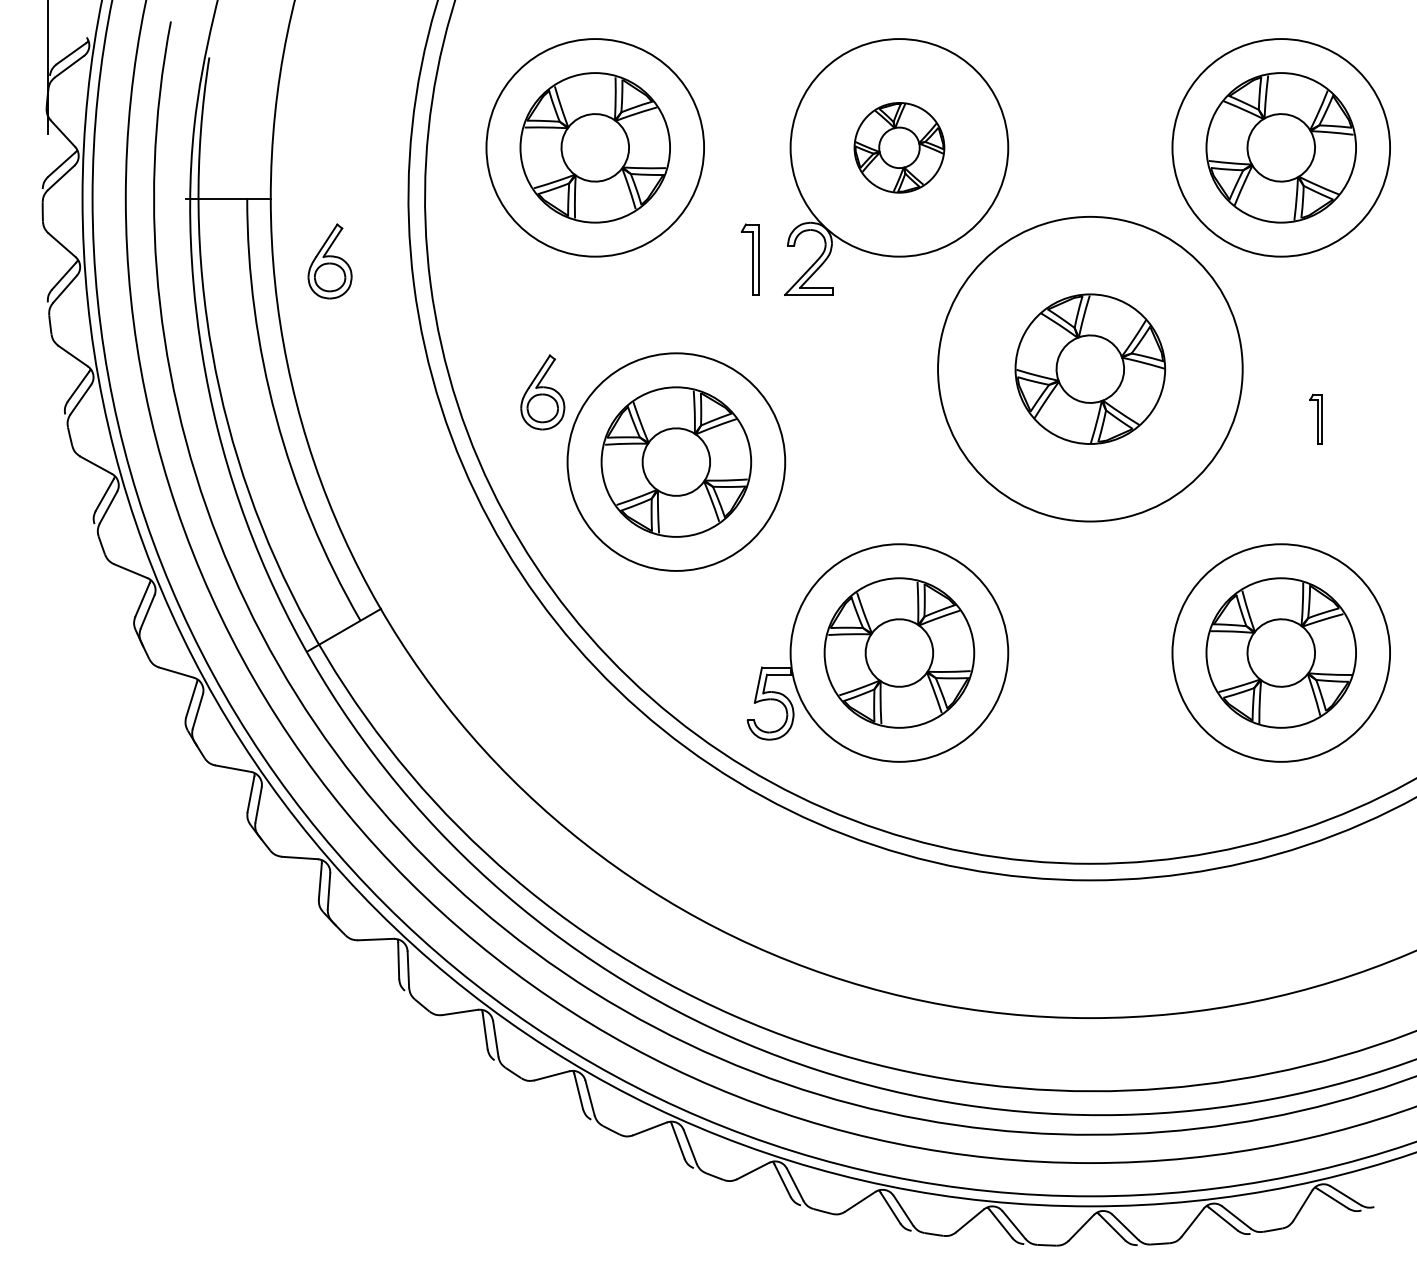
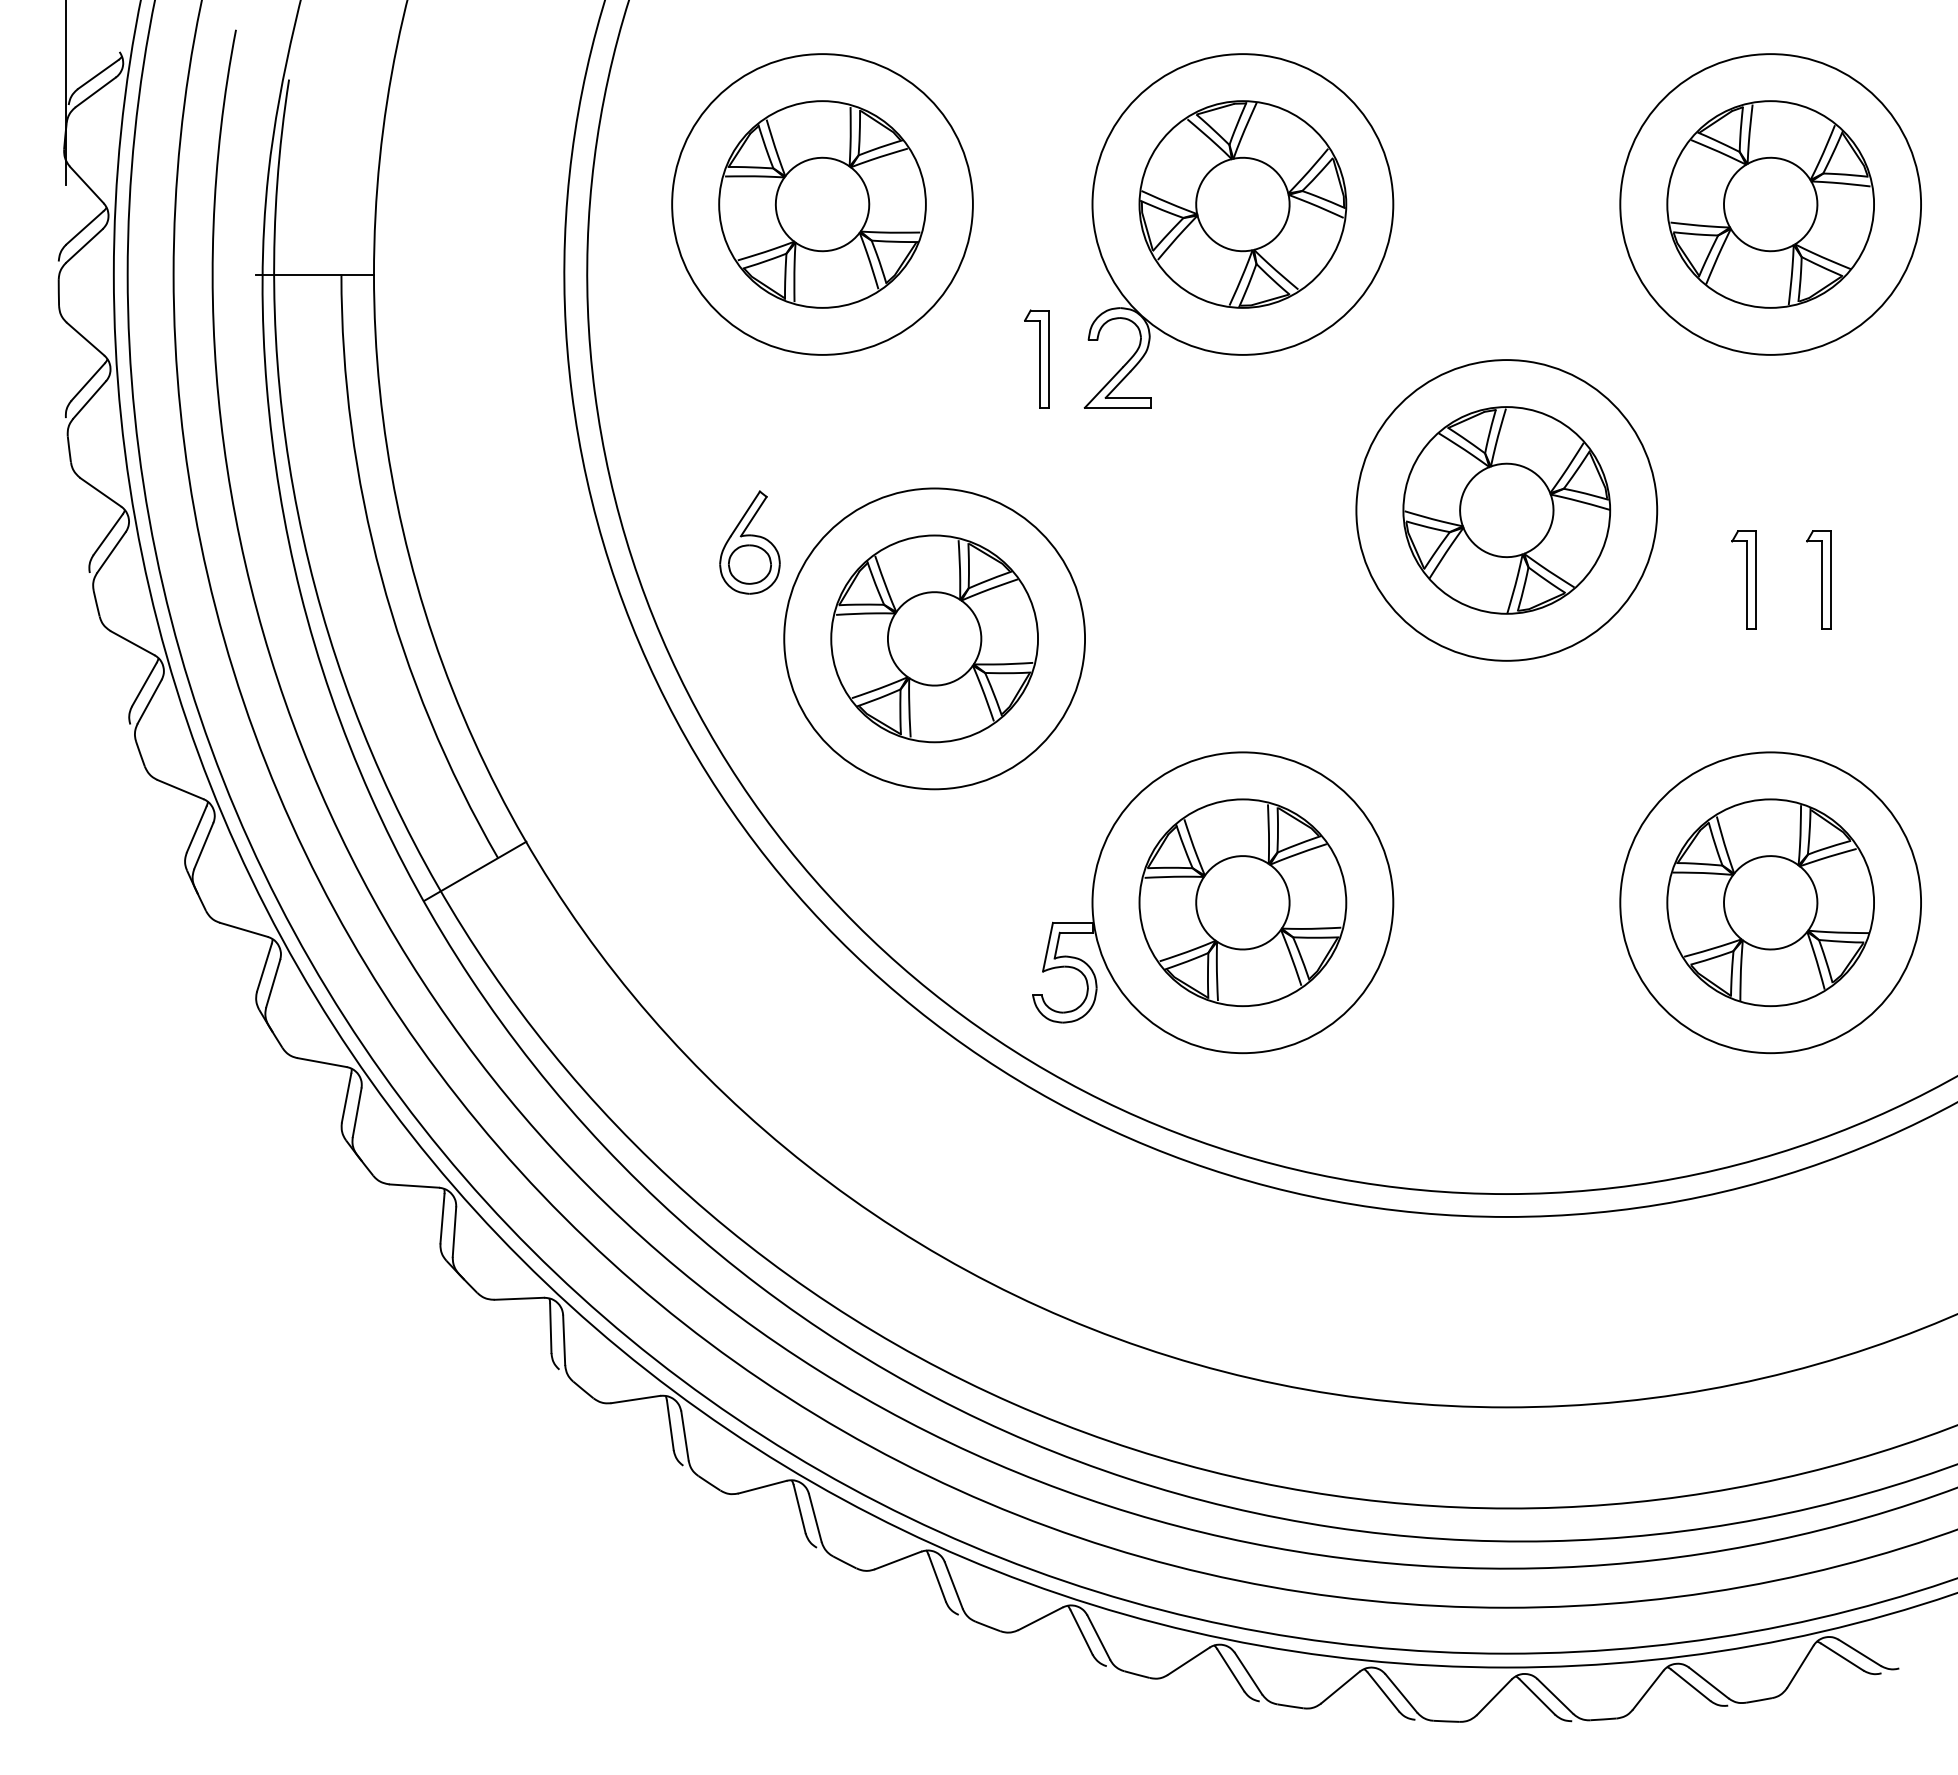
part: (899, 147) -> (1242, 204), size x1.67
part: (329, 261) -> (455, 361), removed
circle: (1090, 369) -> (1506, 510), size x0.71
part: (1261, 419) -> (1743, 579), added
part: (1315, 419) -> (1818, 579), size x1.43

